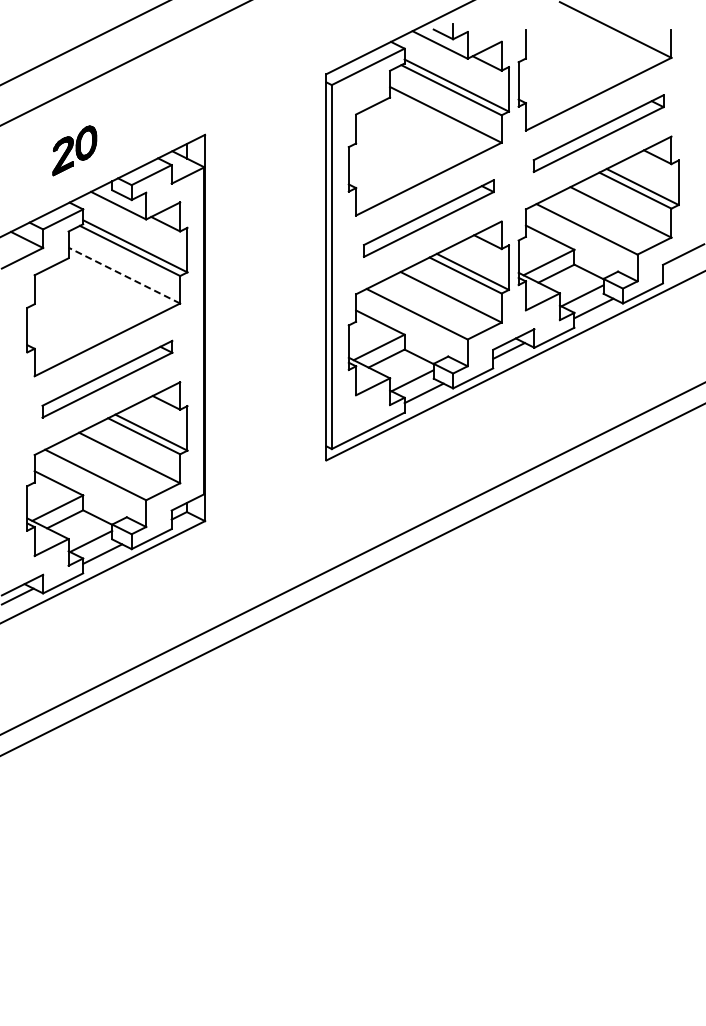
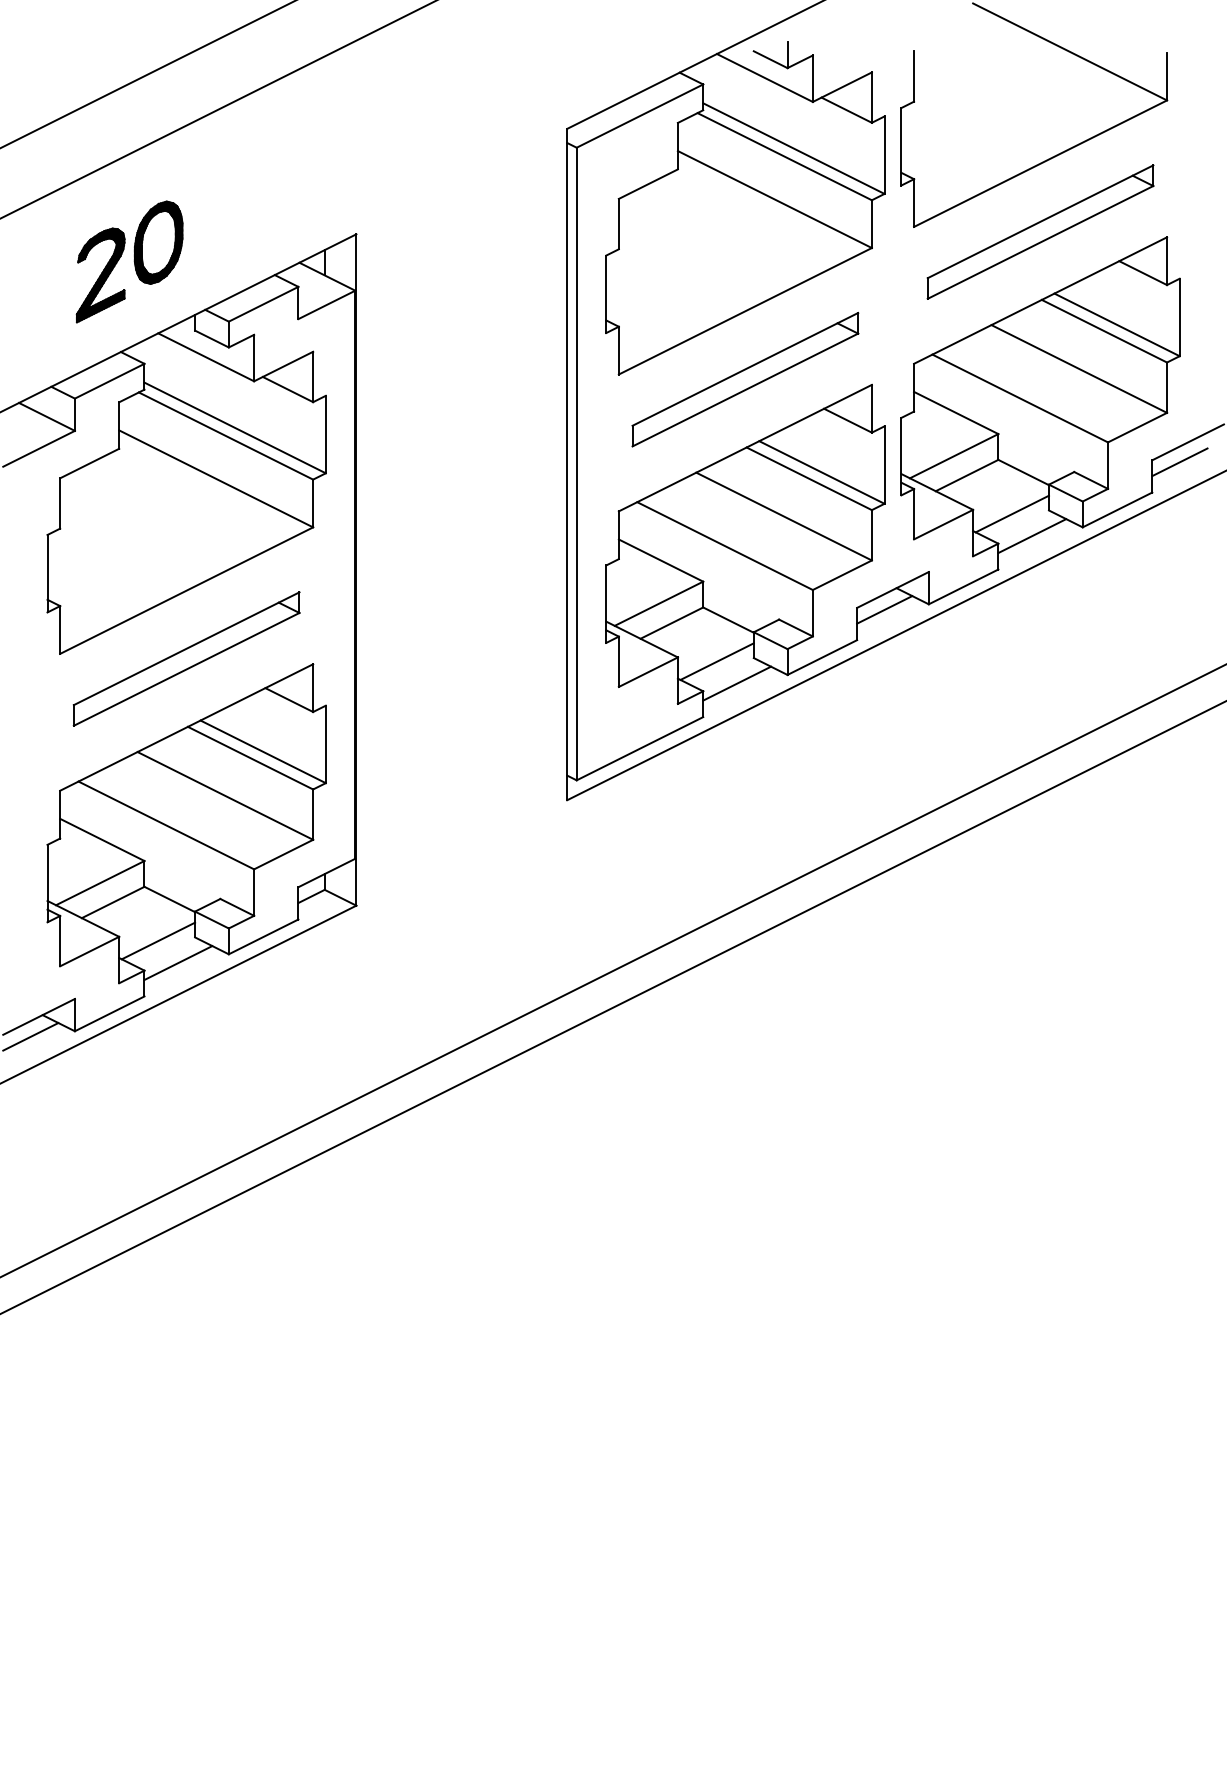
part: (74, 150) -> (129, 261), size x1.43
line: (678, 266) -> (1179, 463), added
line: (123, 275) -> (214, 478), dashed -> solid

